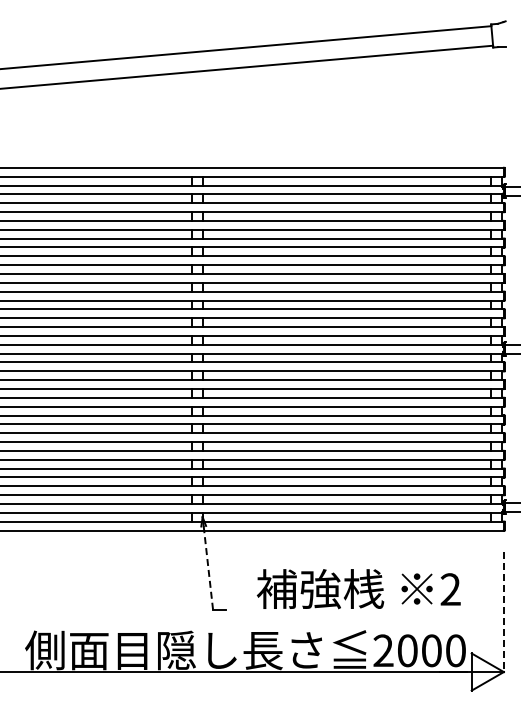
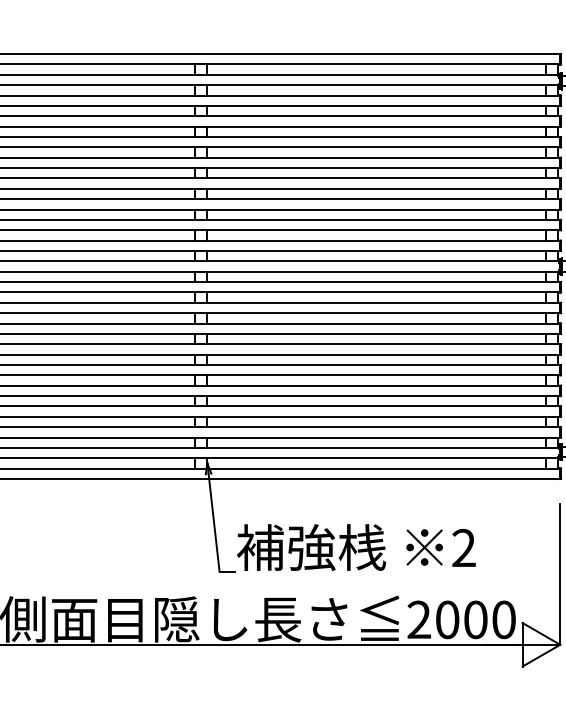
line: (208, 568) -> (214, 523), dashed -> solid
text: (358, 589) -> (356, 548), moved
line: (503, 612) -> (559, 575), dashed -> solid

